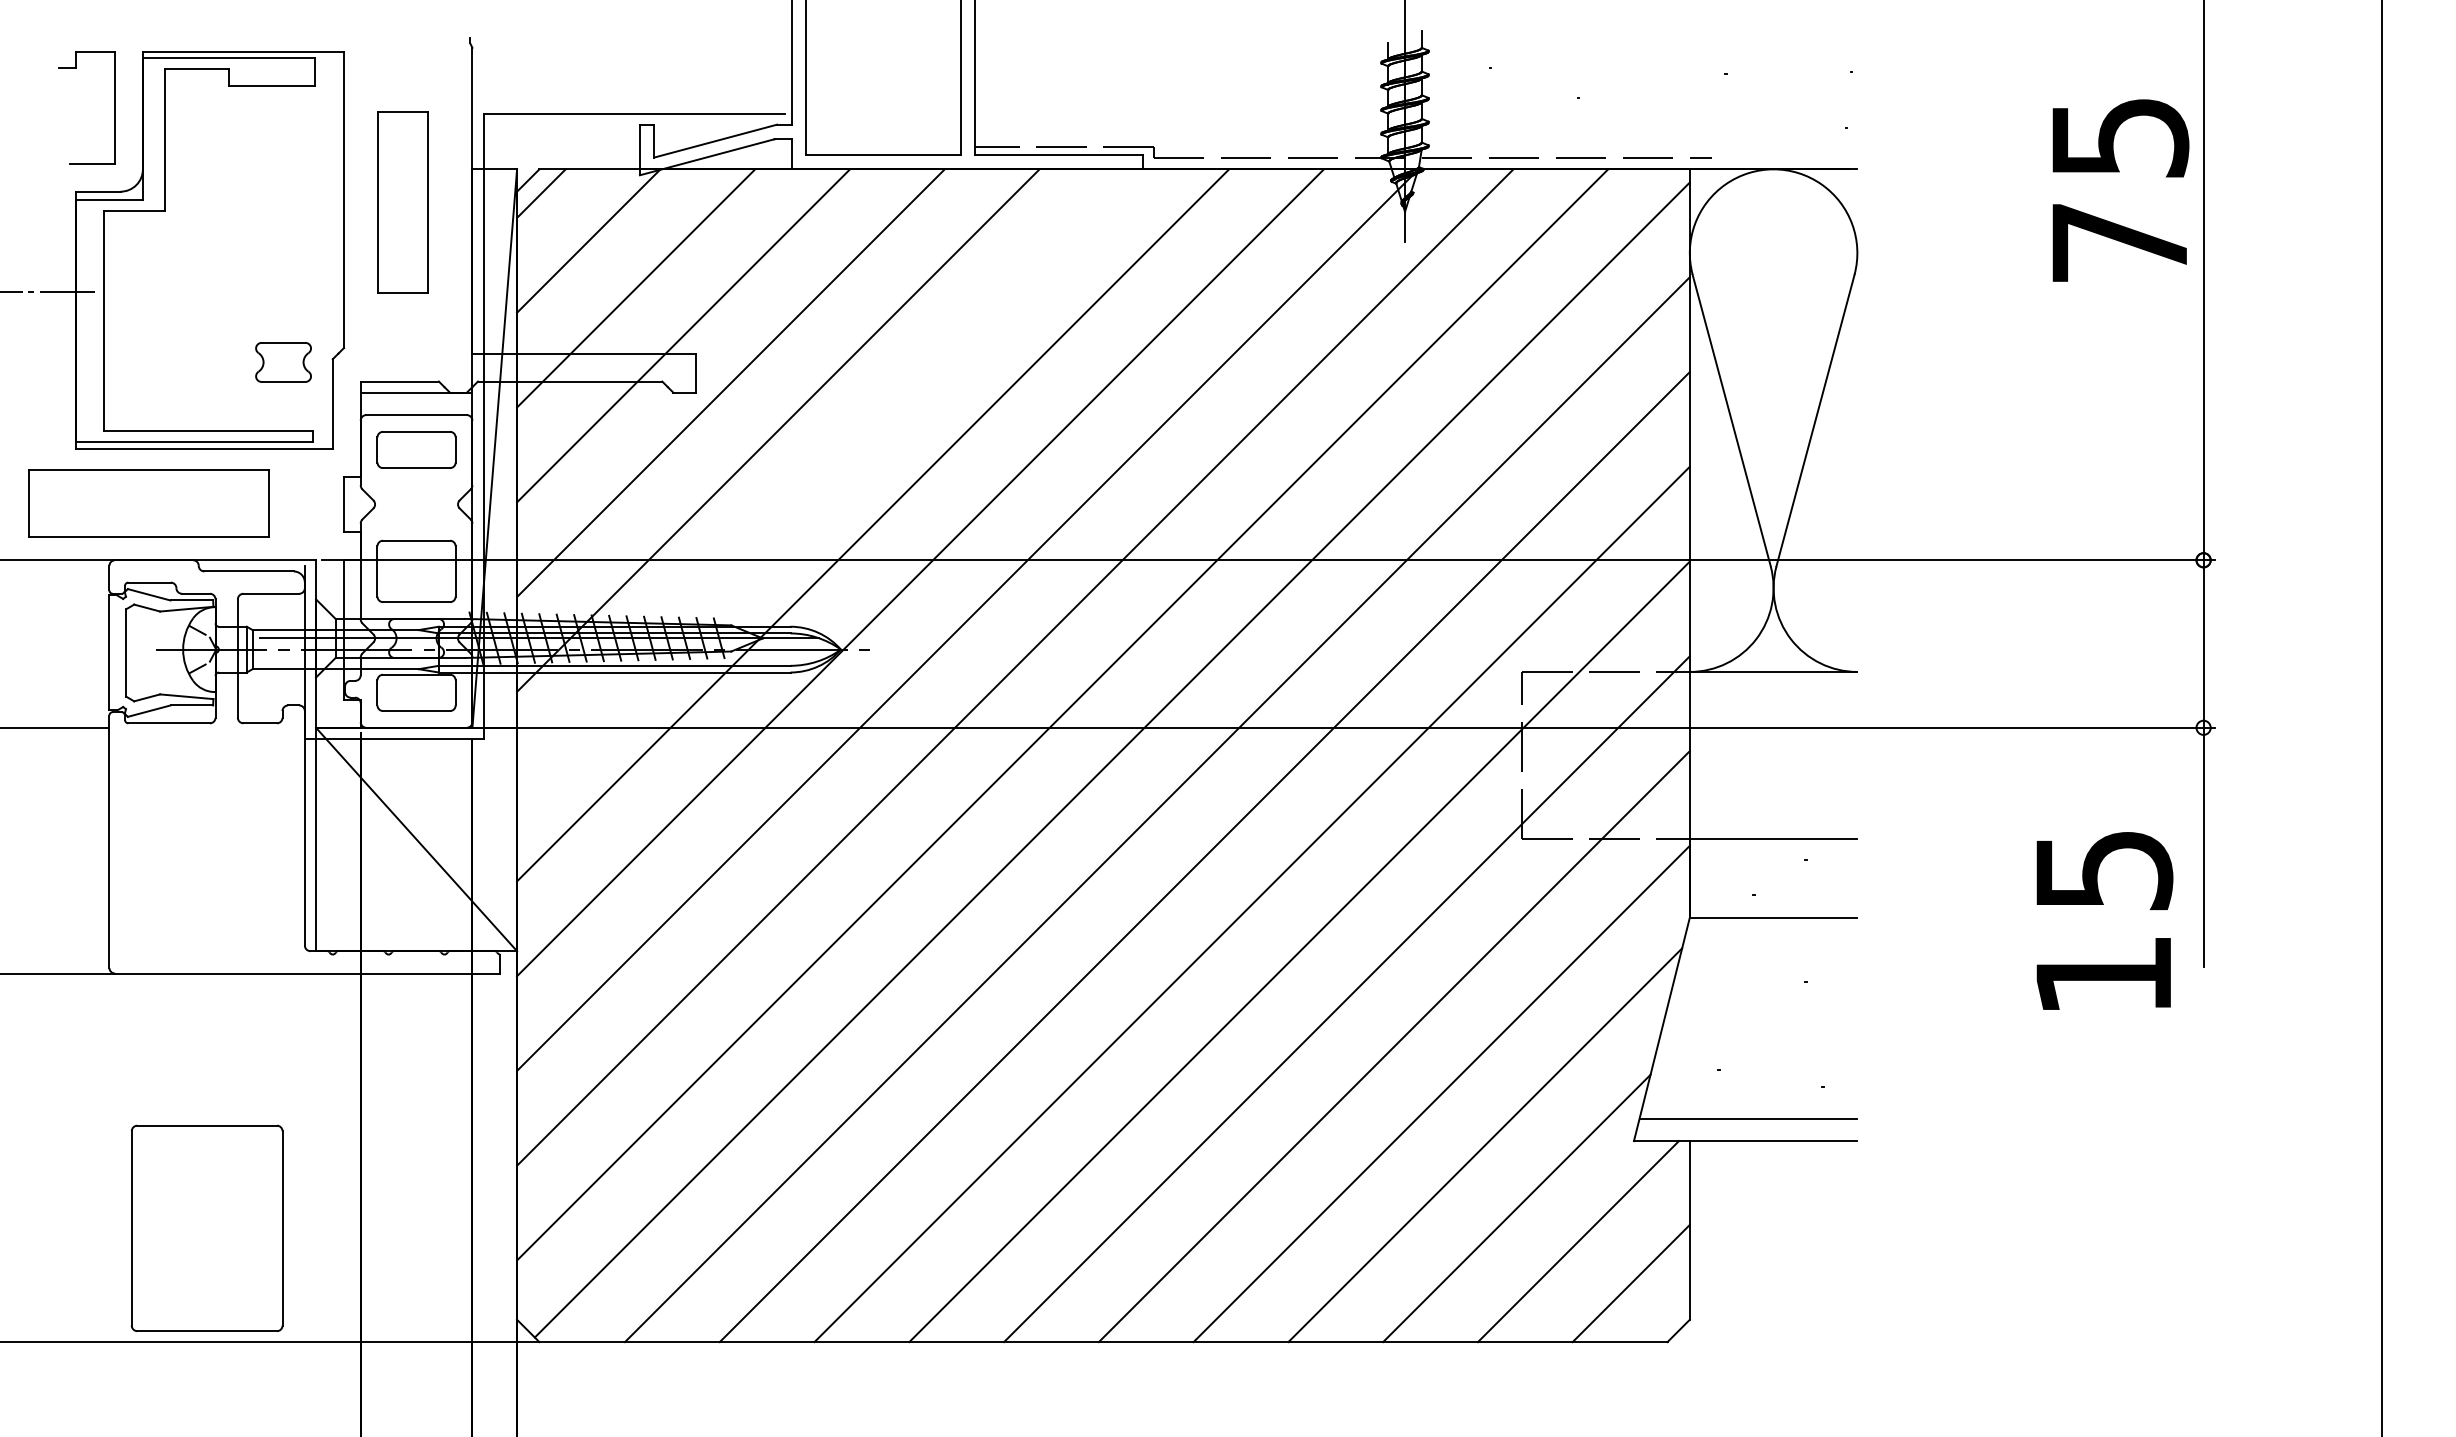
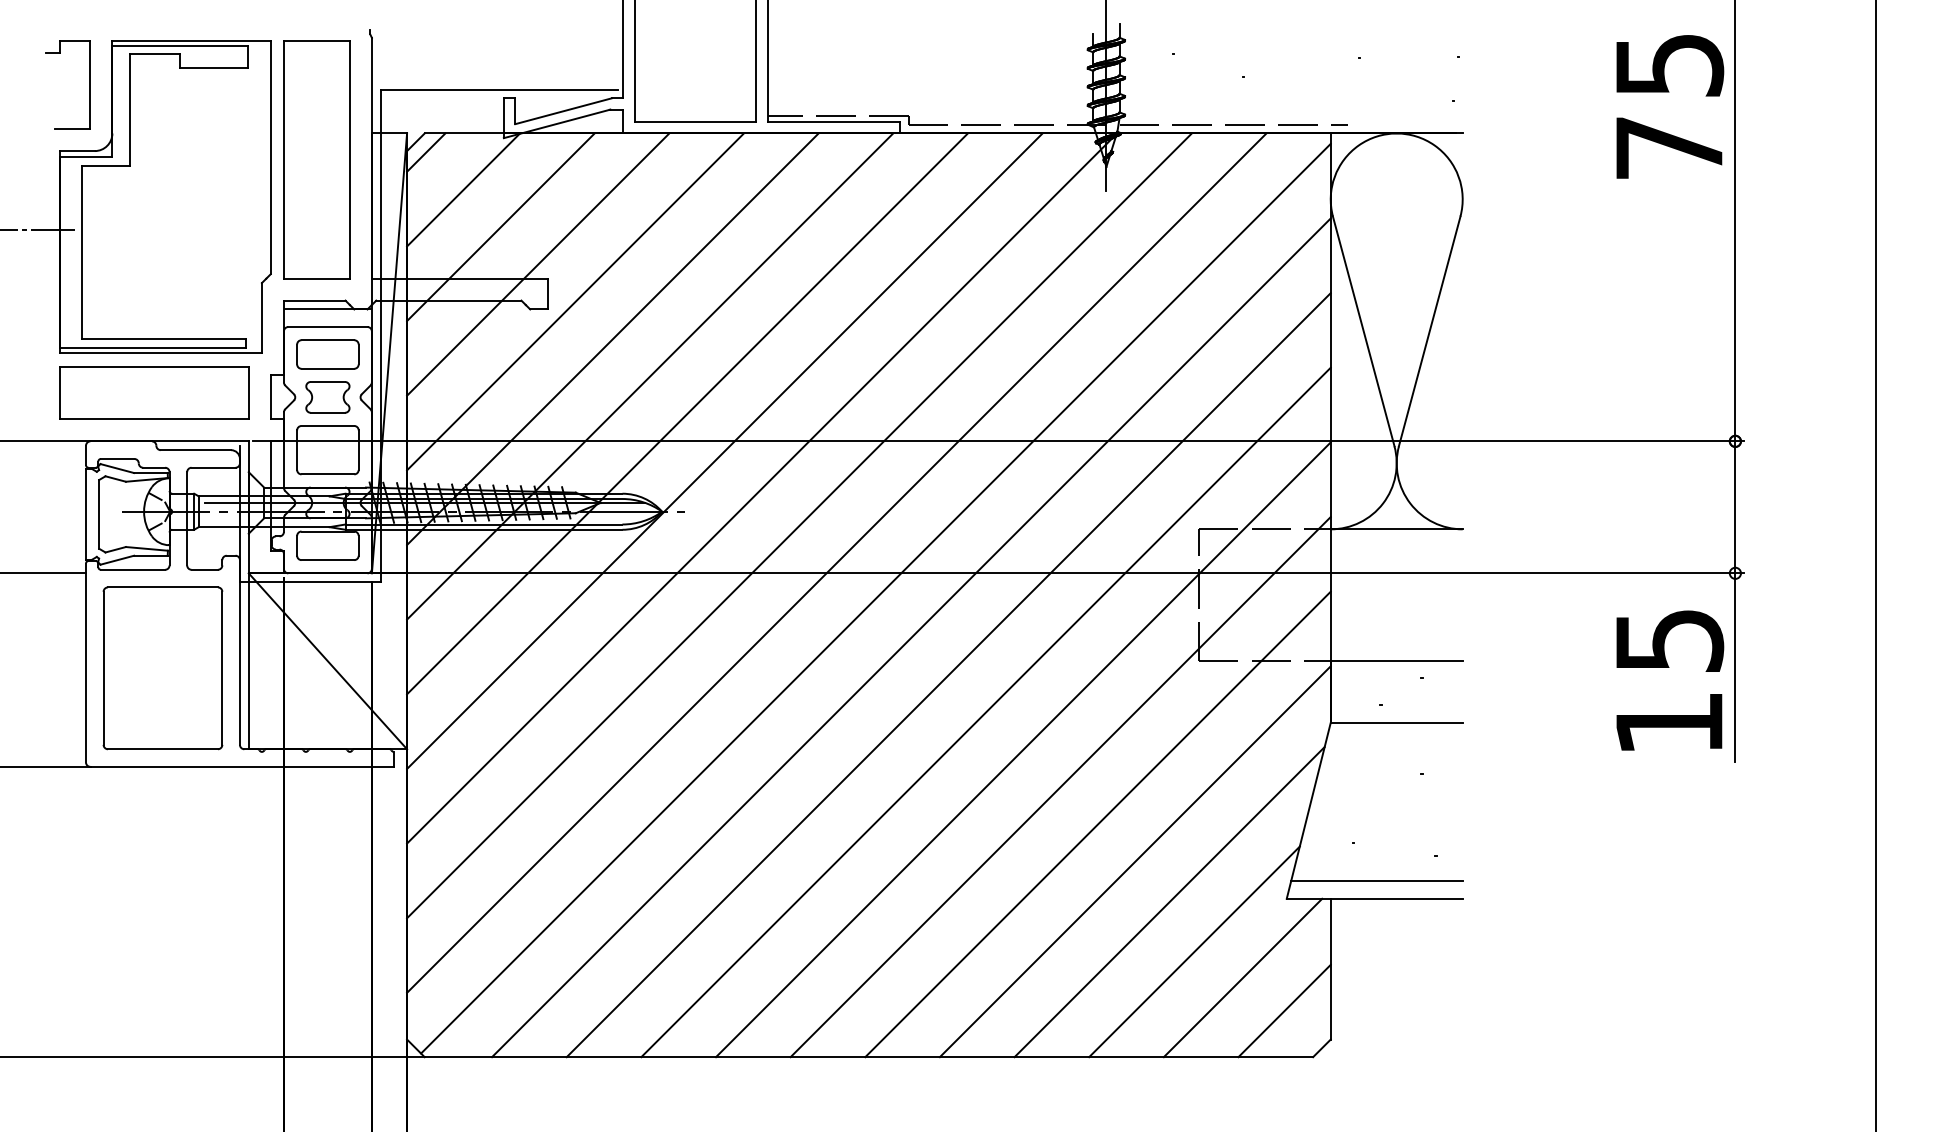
text: (2120, 190) -> (1669, 106), moved
part: (402, 202) -> (316, 159), size x1.67
part: (283, 362) -> (327, 397), moved
line: (825, 477) -> (649, 376), added
part: (148, 503) -> (153, 392), moved
text: (2104, 920) -> (1669, 680), moved
part: (206, 1227) -> (162, 667), moved

